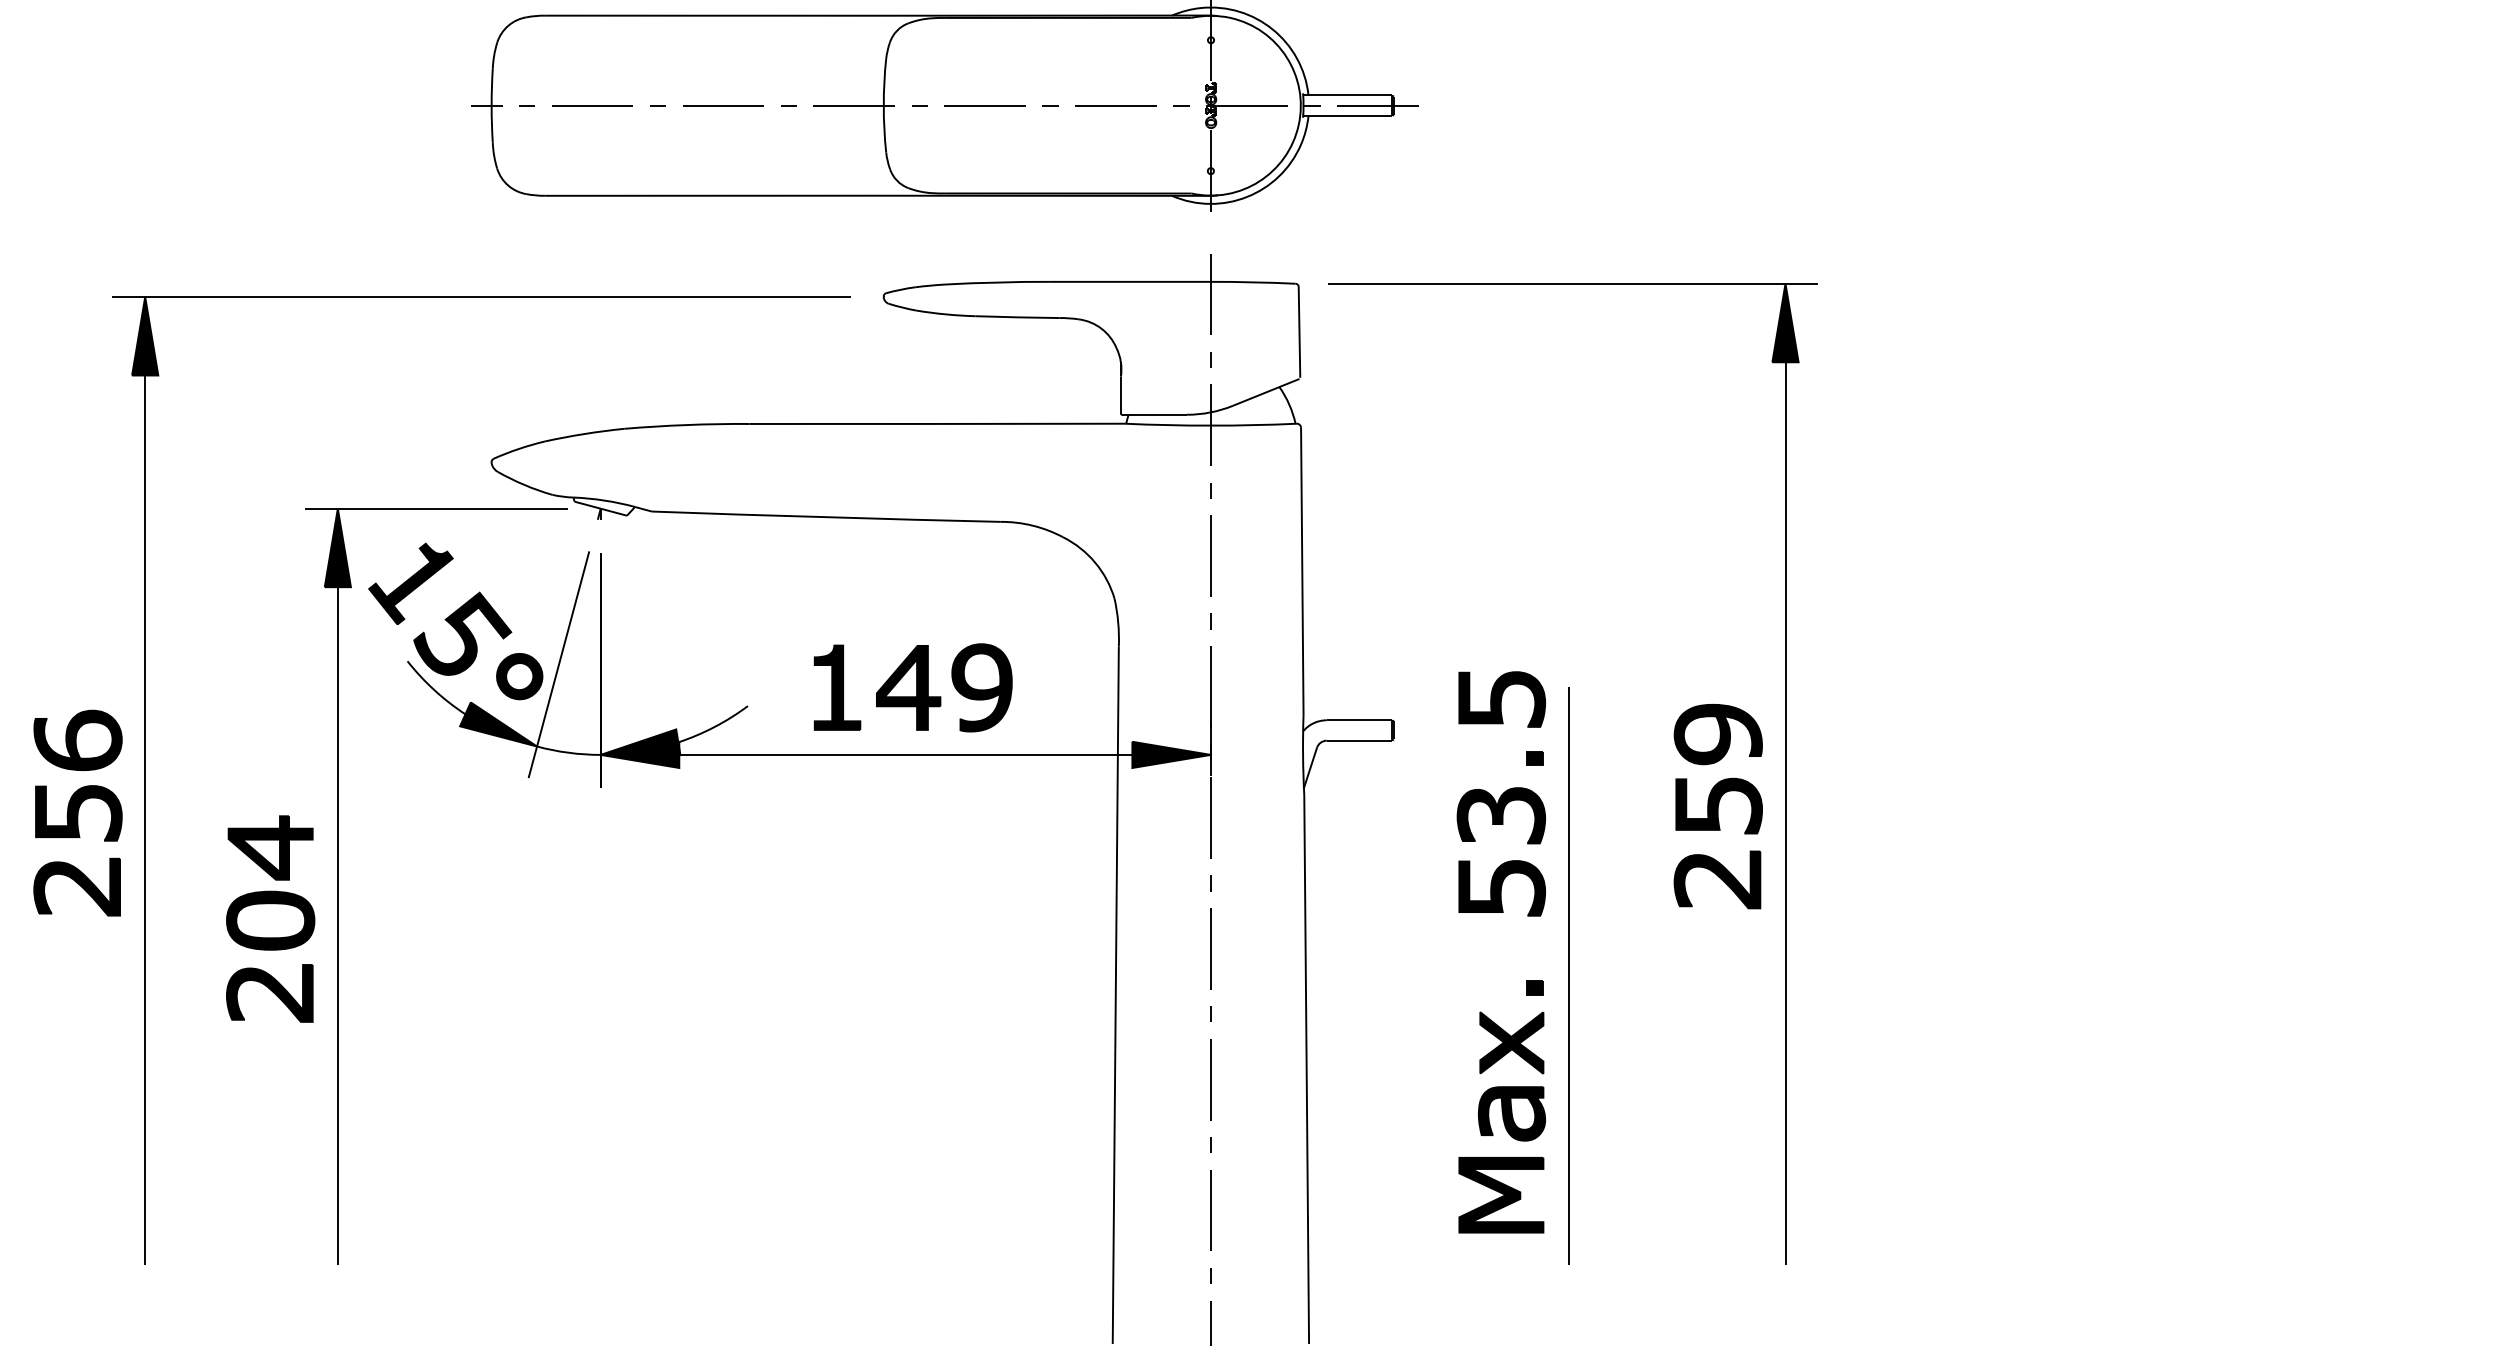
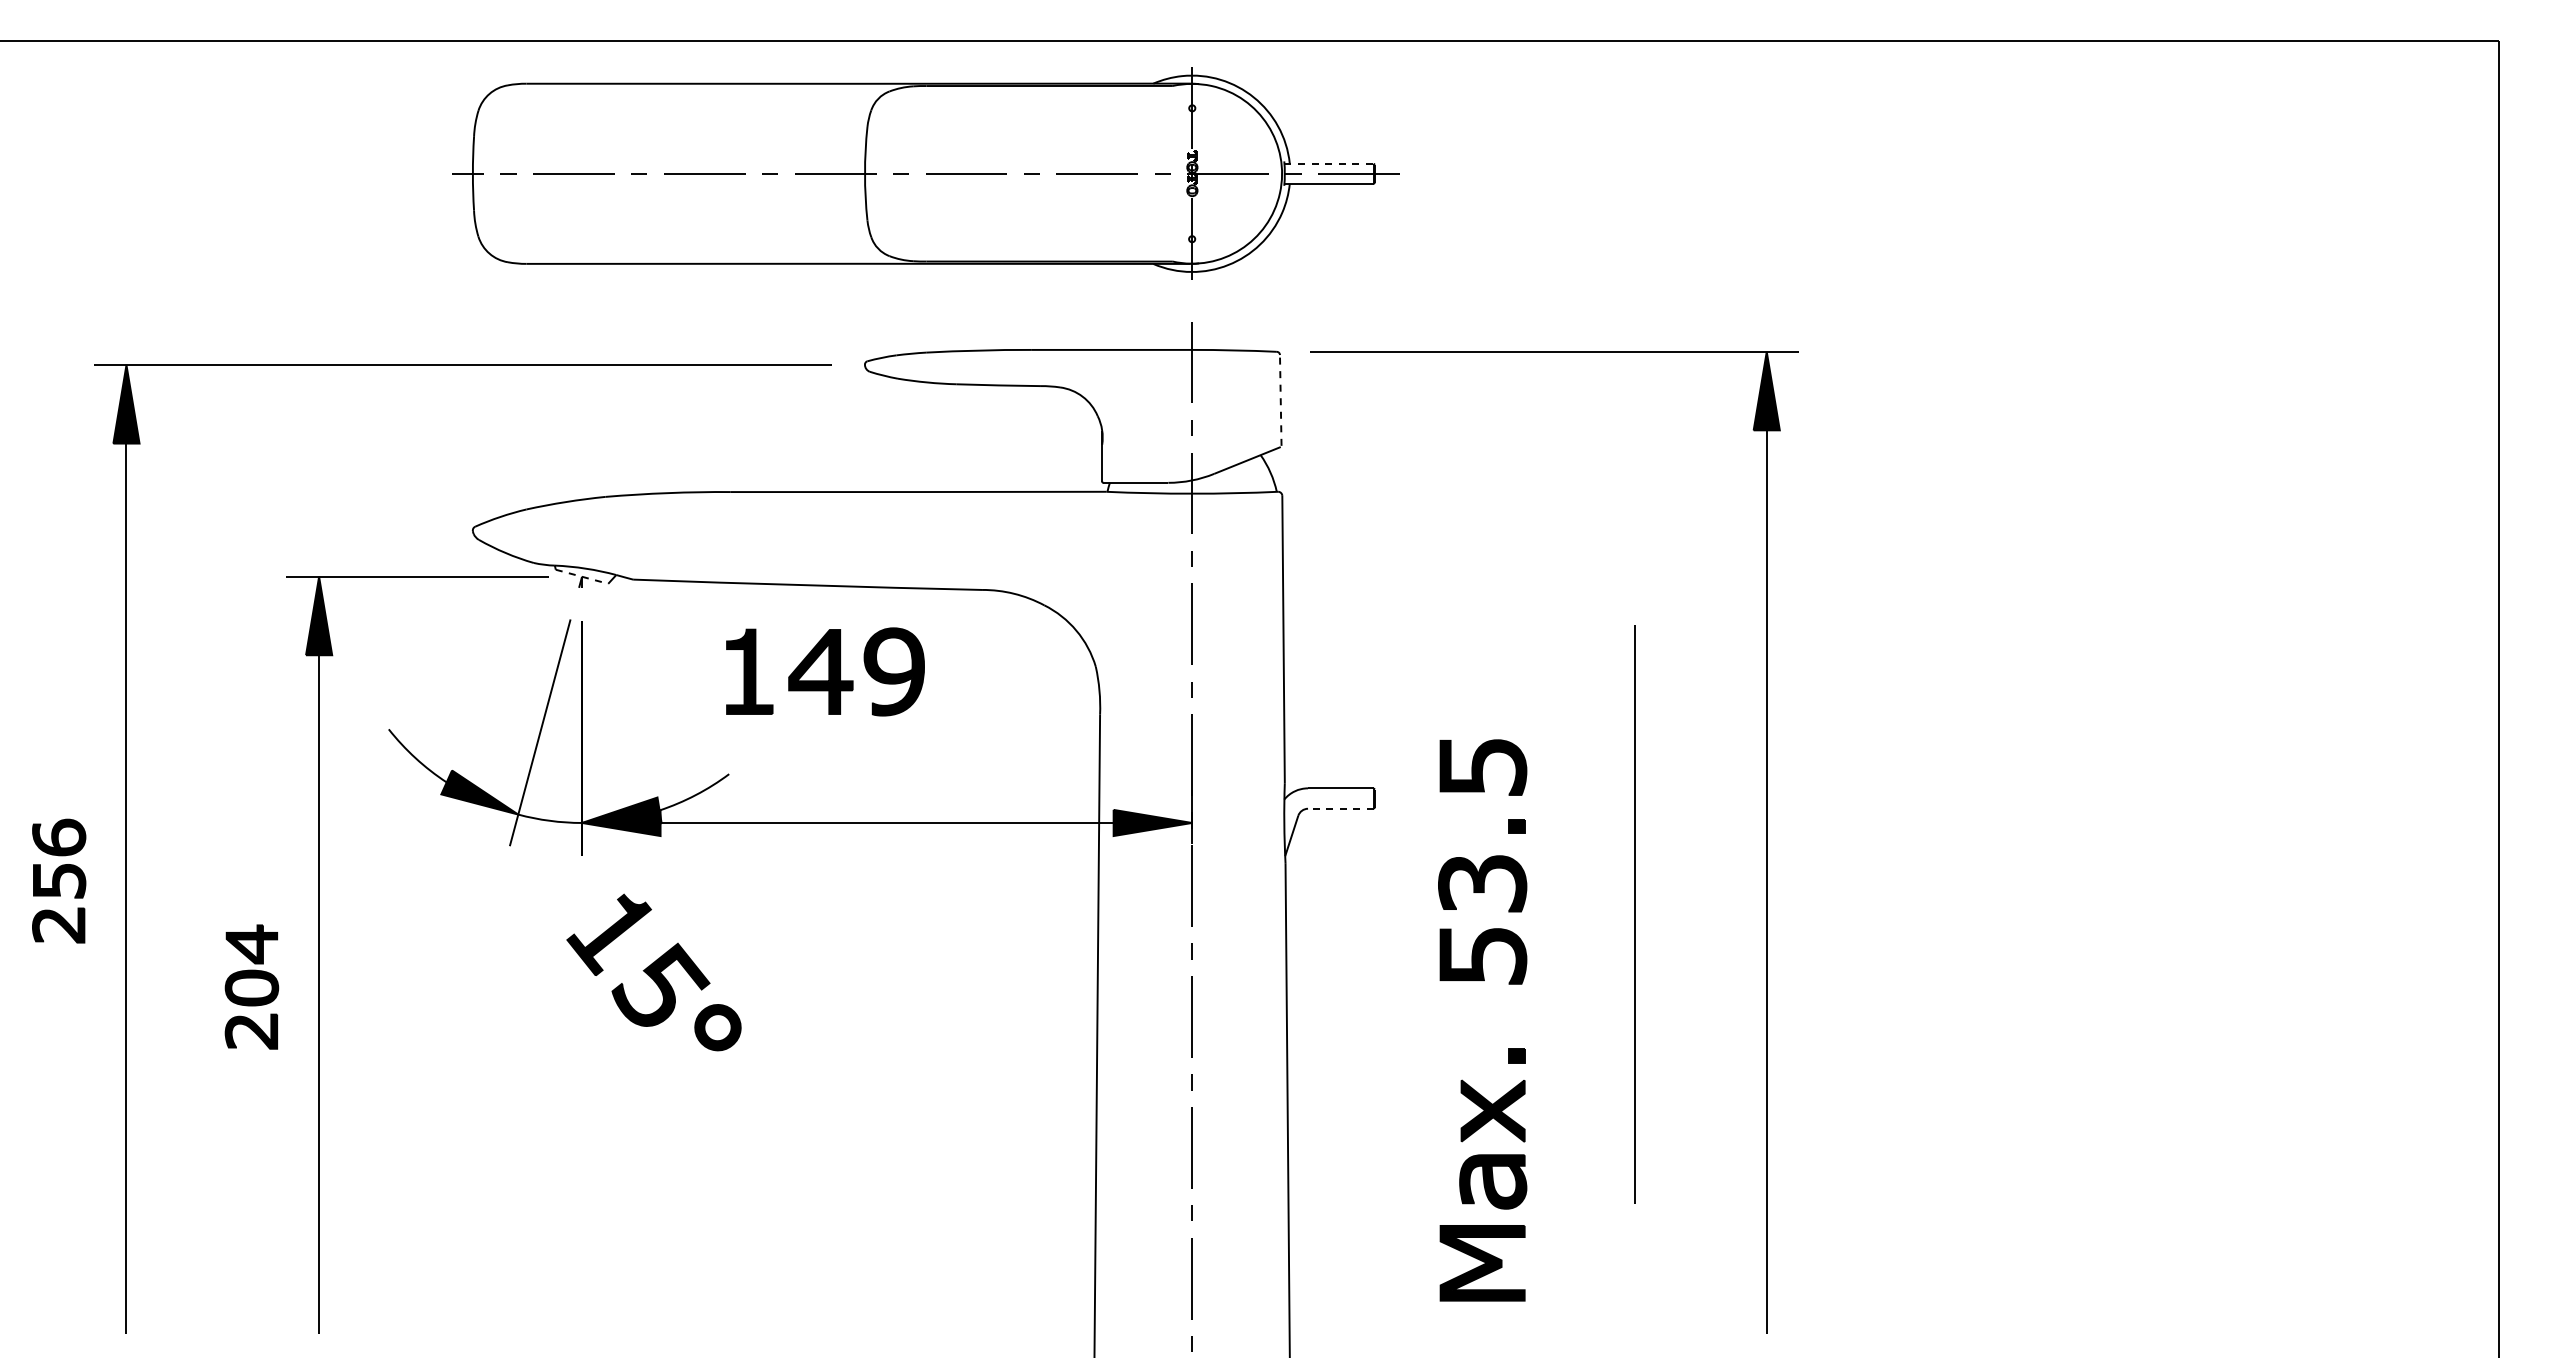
line: (1348, 95) -> (1329, 163), solid -> dashed
line: (1299, 331) -> (1280, 399), solid -> dashed
line: (601, 508) -> (582, 576), solid -> dashed
part: (455, 621) -> (653, 972), moved
part: (913, 687) -> (825, 671), moved
line: (1359, 740) -> (1340, 808), solid -> dashed
part: (1718, 806) -> (1699, 874), removed
part: (77, 812) -> (58, 880), size x0.6
part: (270, 918) -> (251, 986), size x0.6
line: (1568, 976) -> (1634, 914), moved

